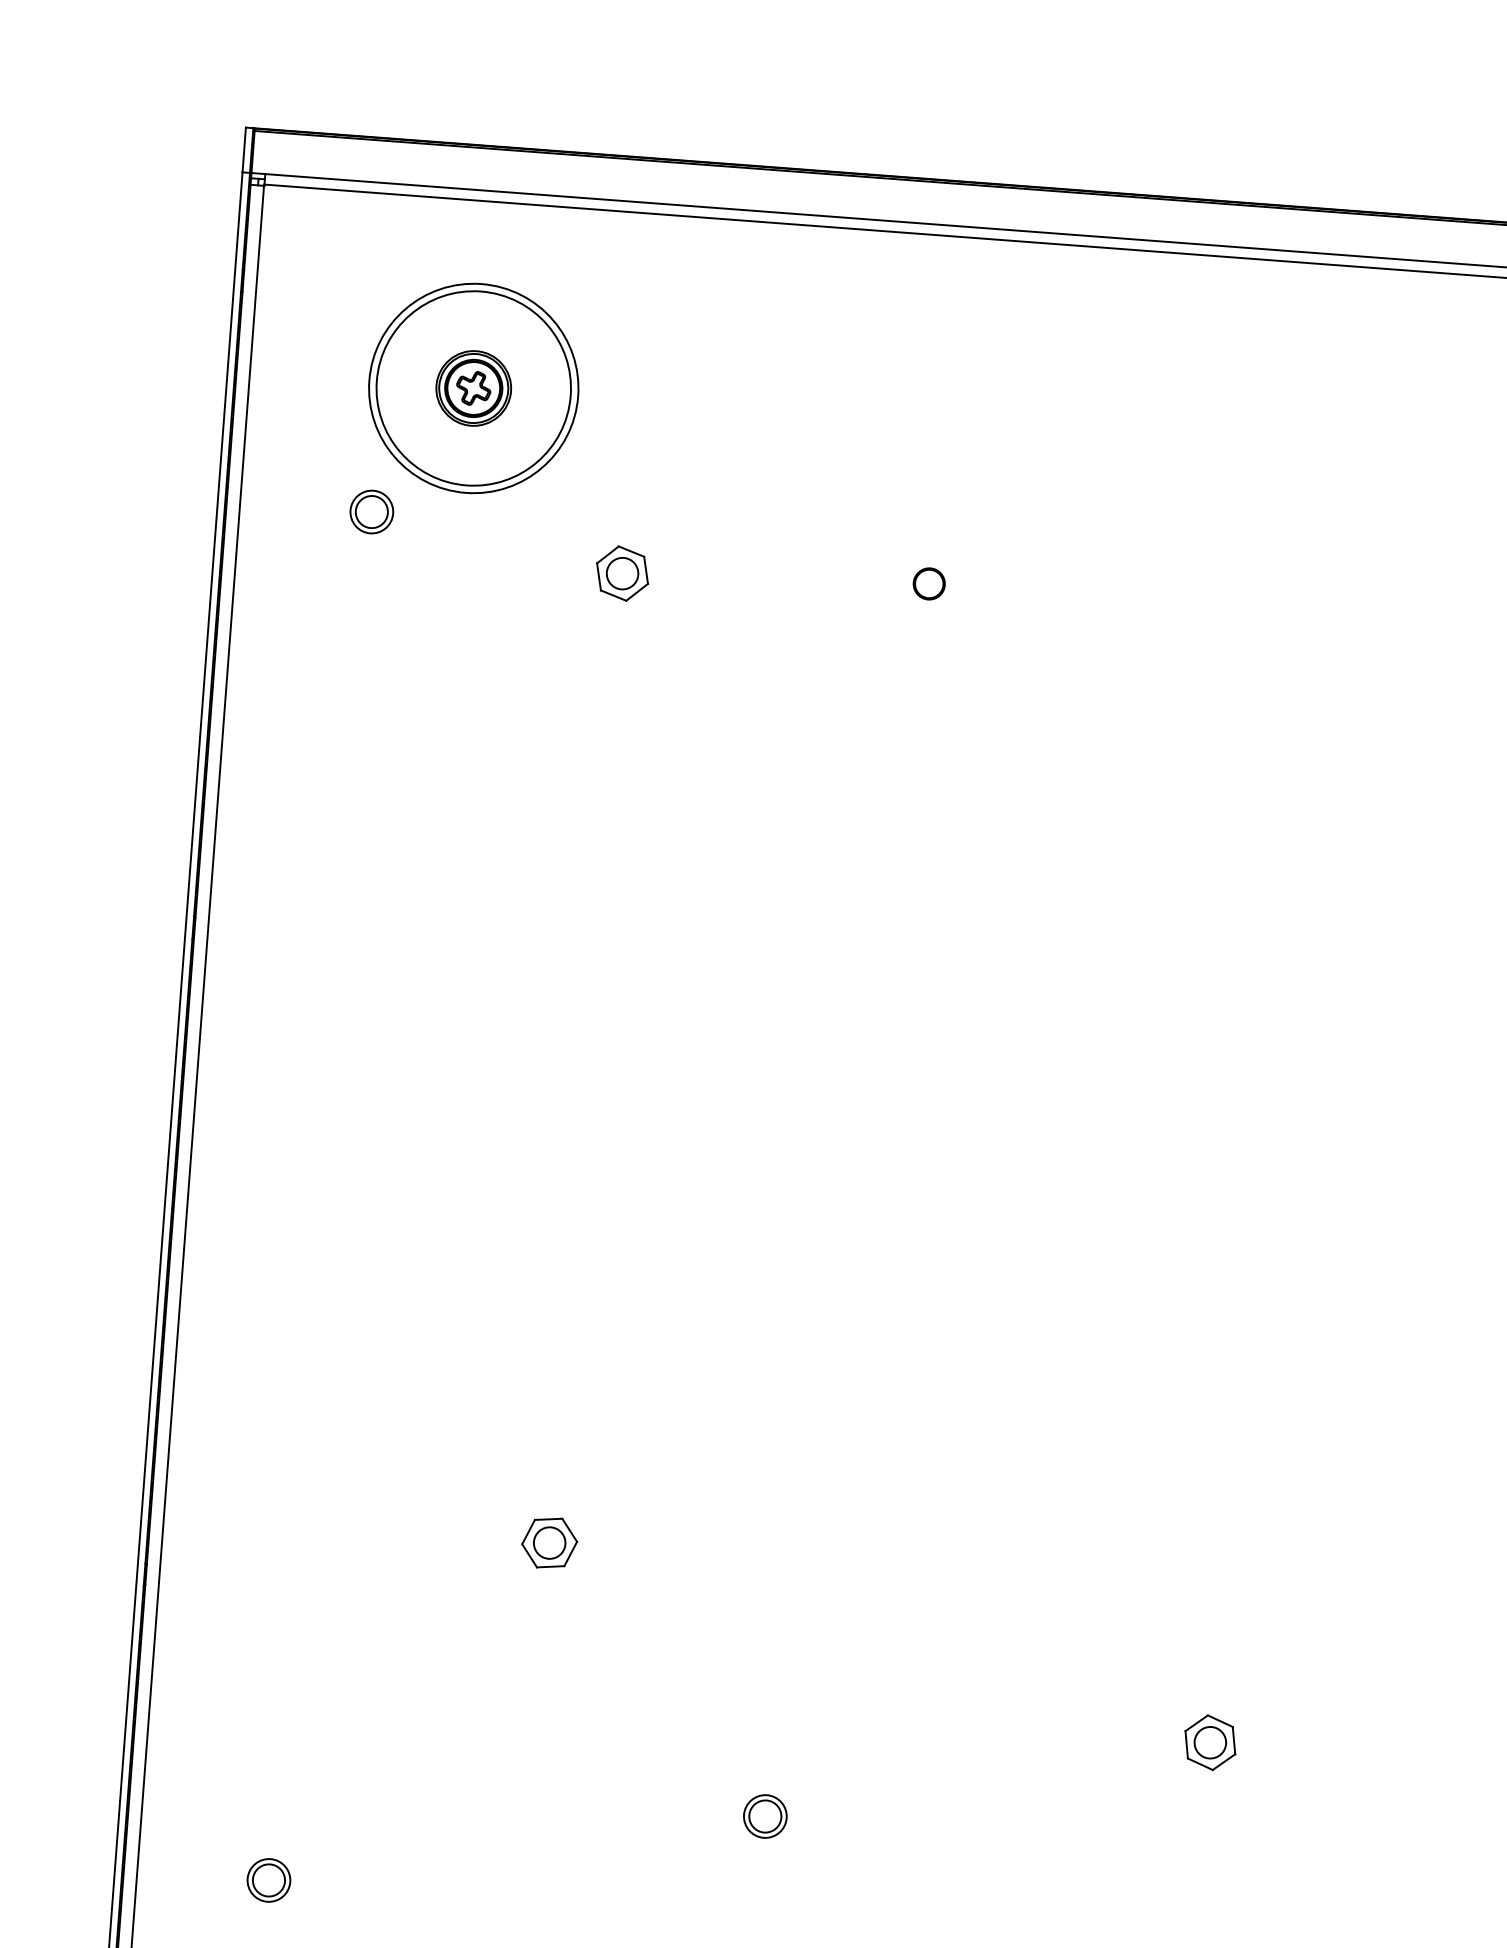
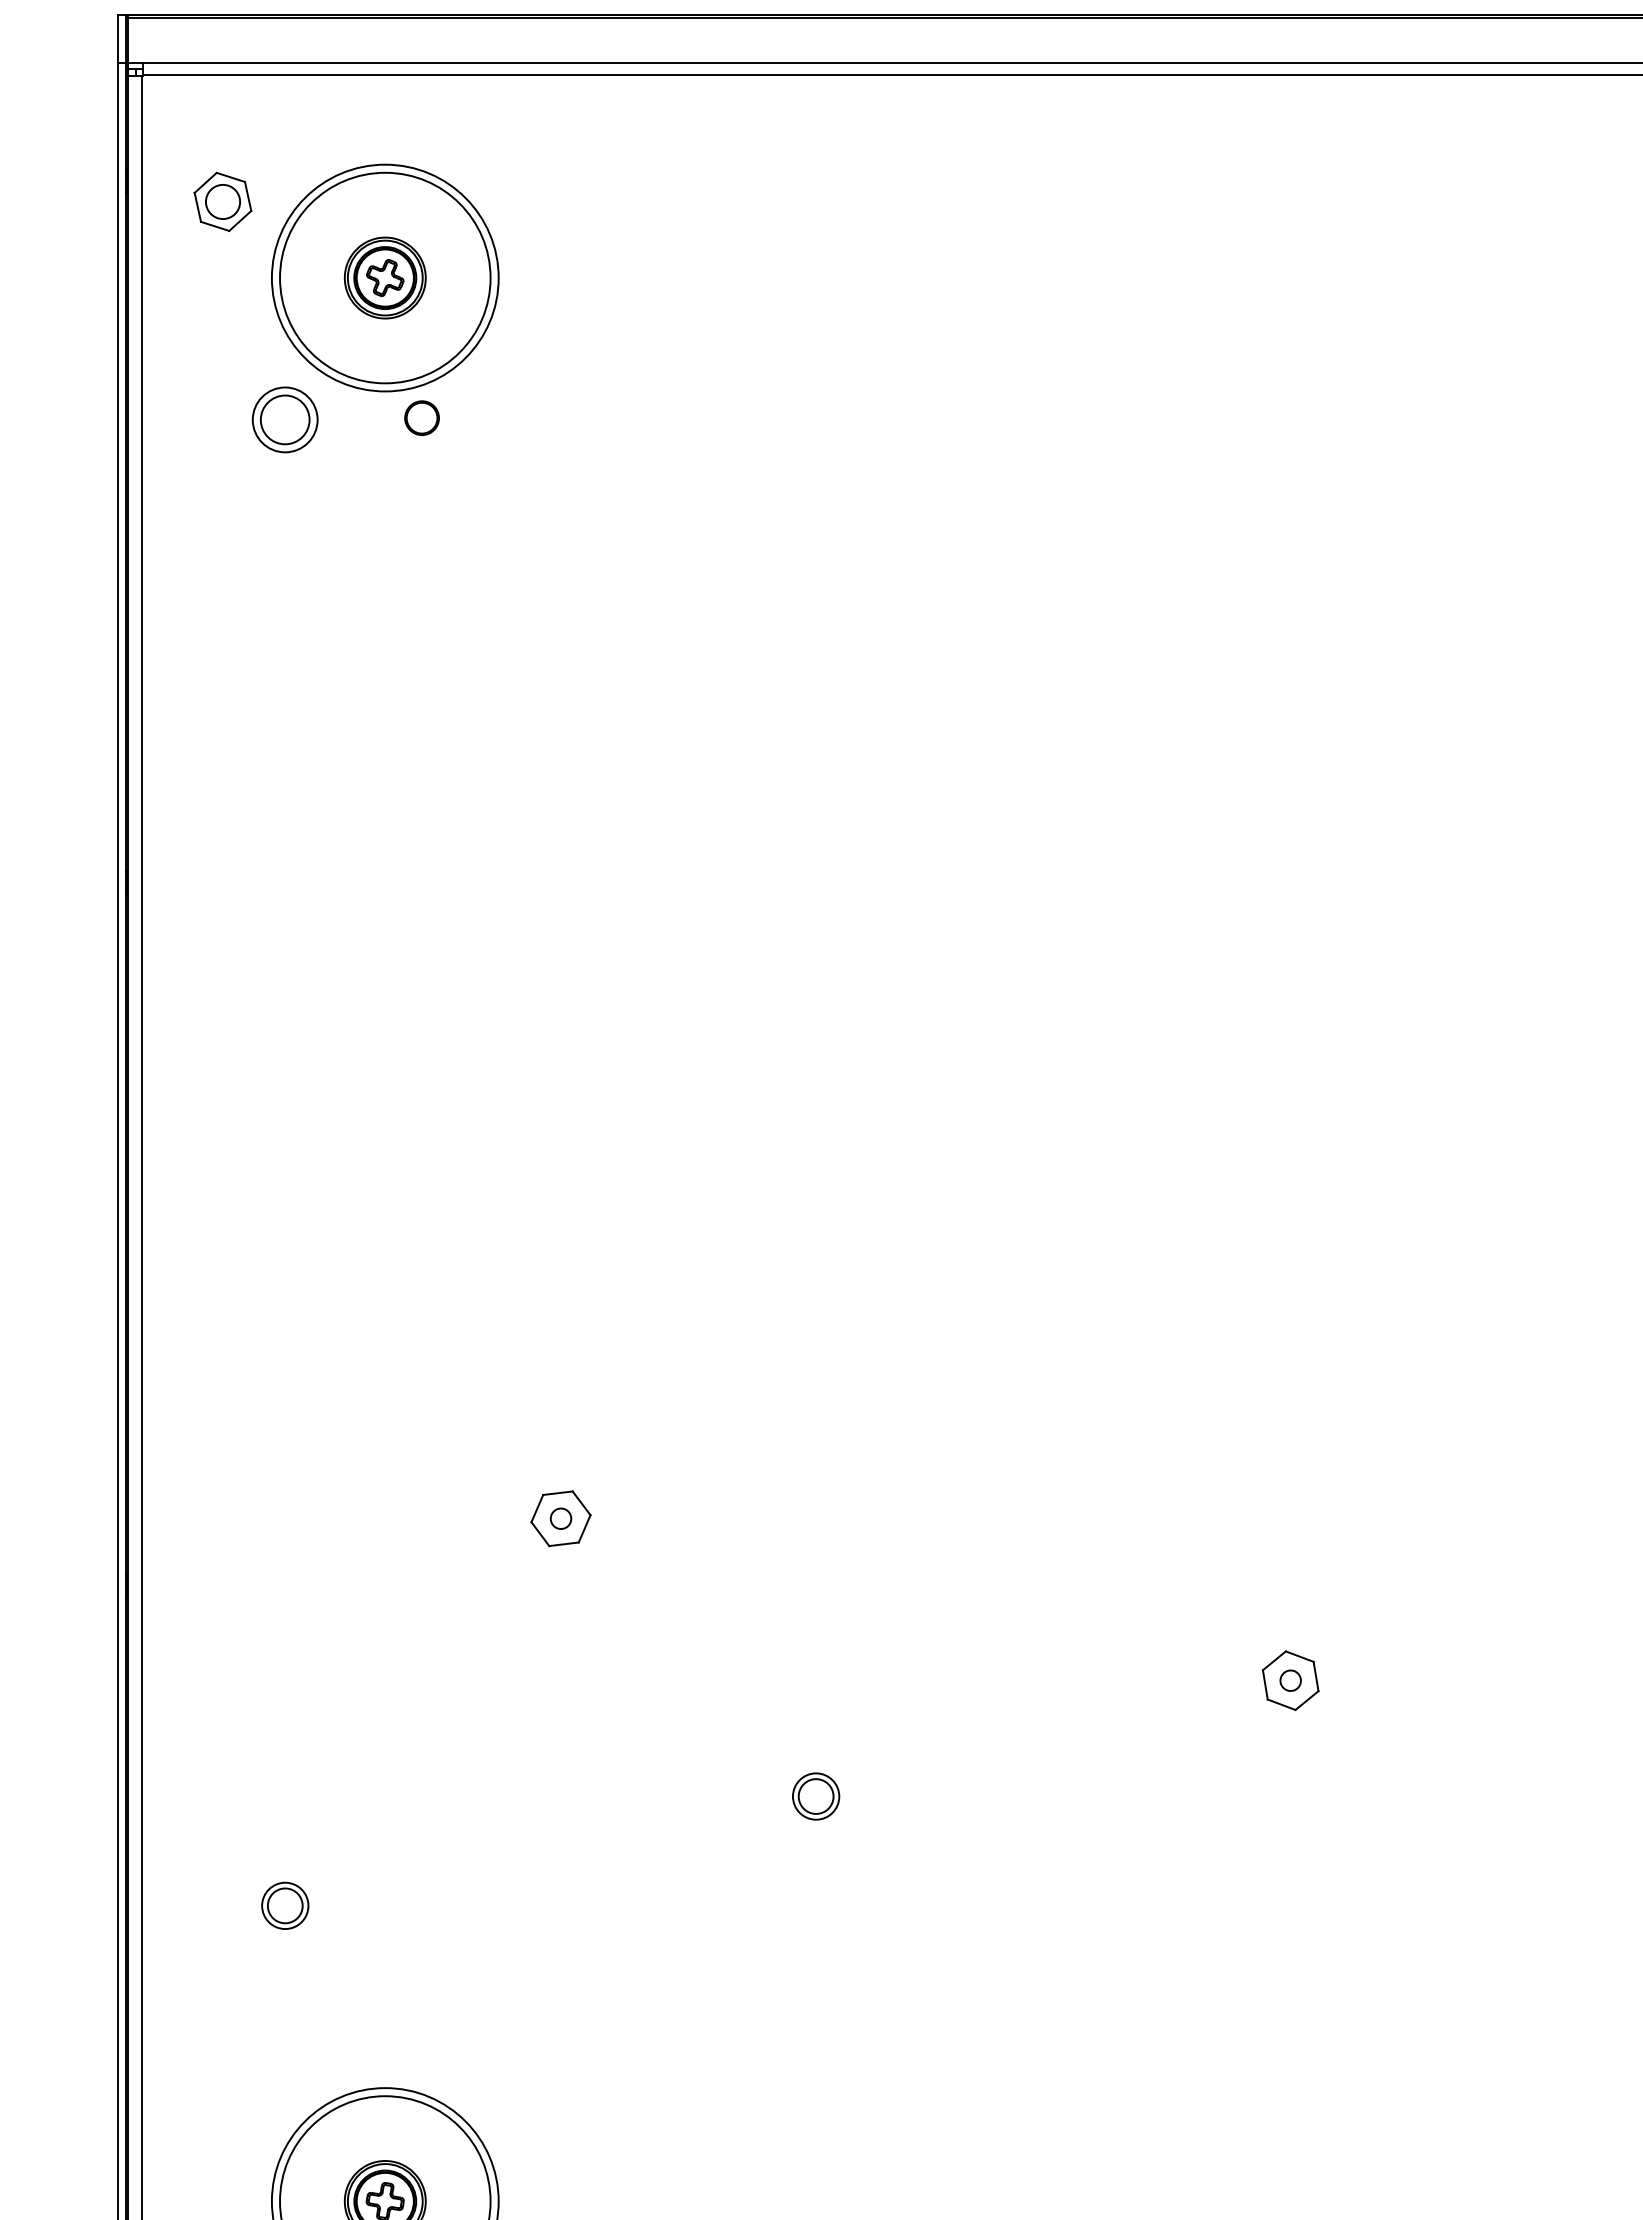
part: (372, 511) -> (285, 419), size x1.4
part: (622, 573) -> (222, 201), moved
circle: (928, 583) -> (421, 417), moved
circle: (549, 1542) -> (560, 1518), size x0.6
circle: (1210, 1742) -> (1290, 1680), size x0.6

